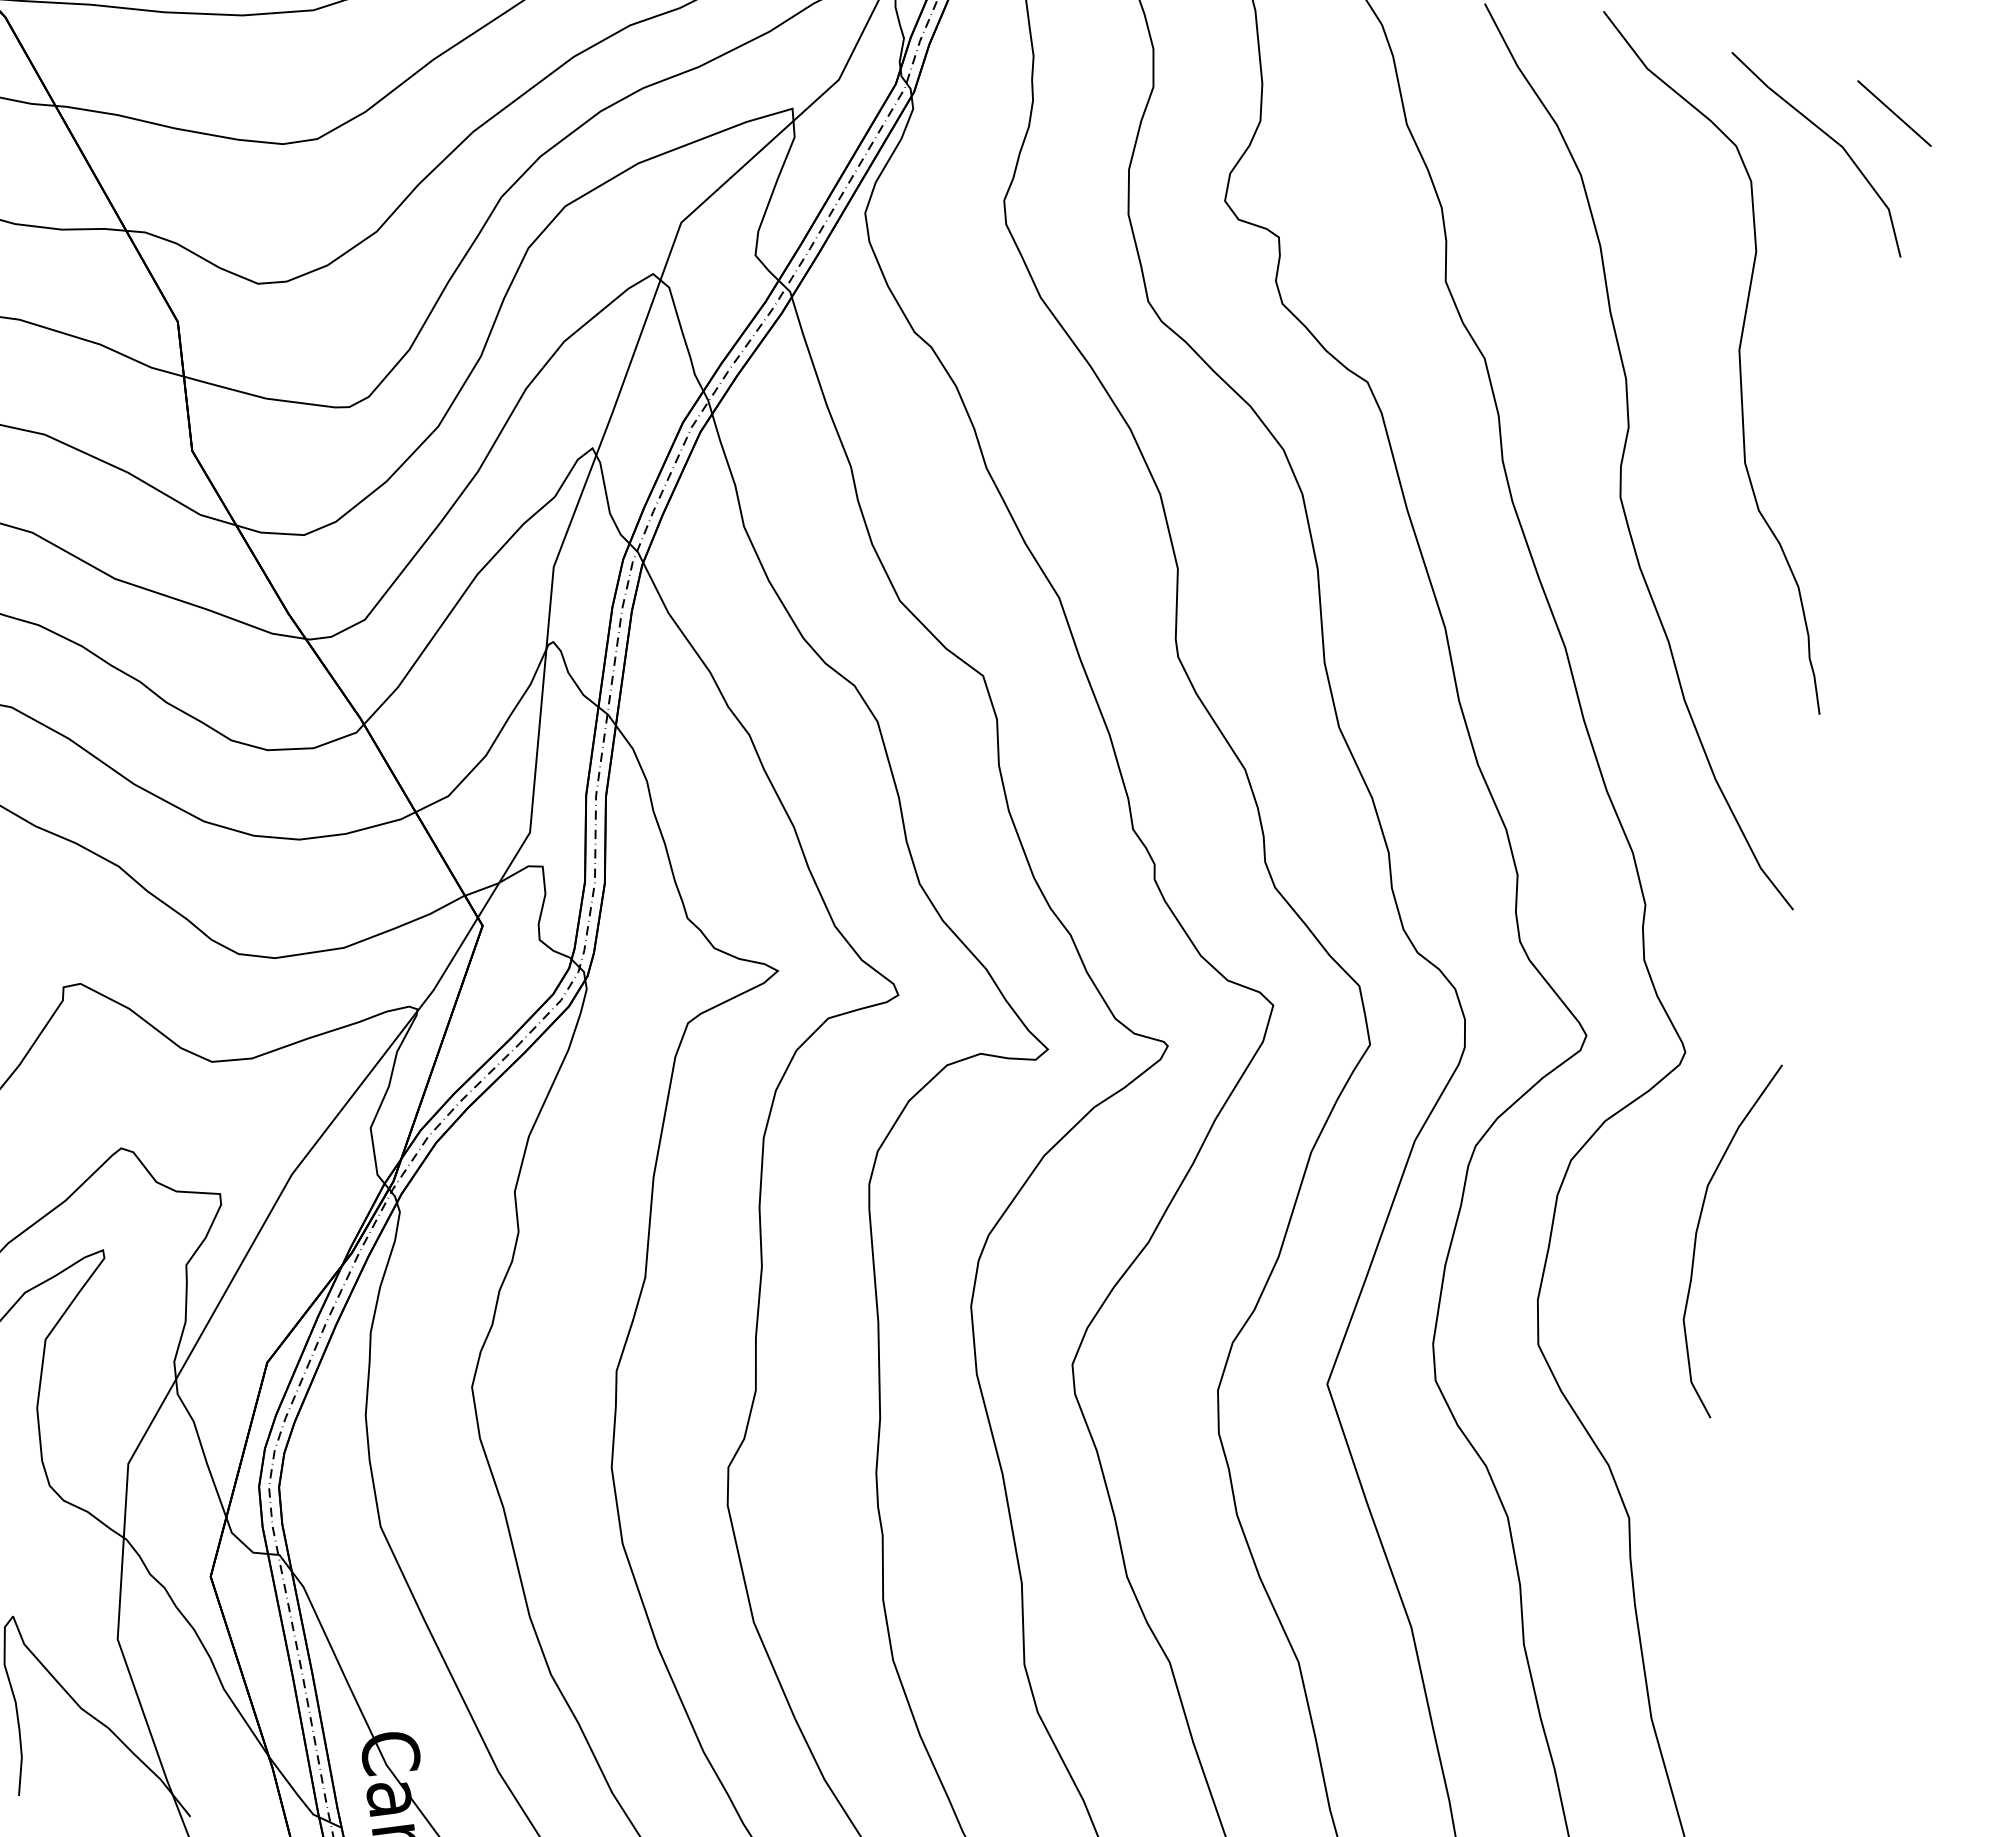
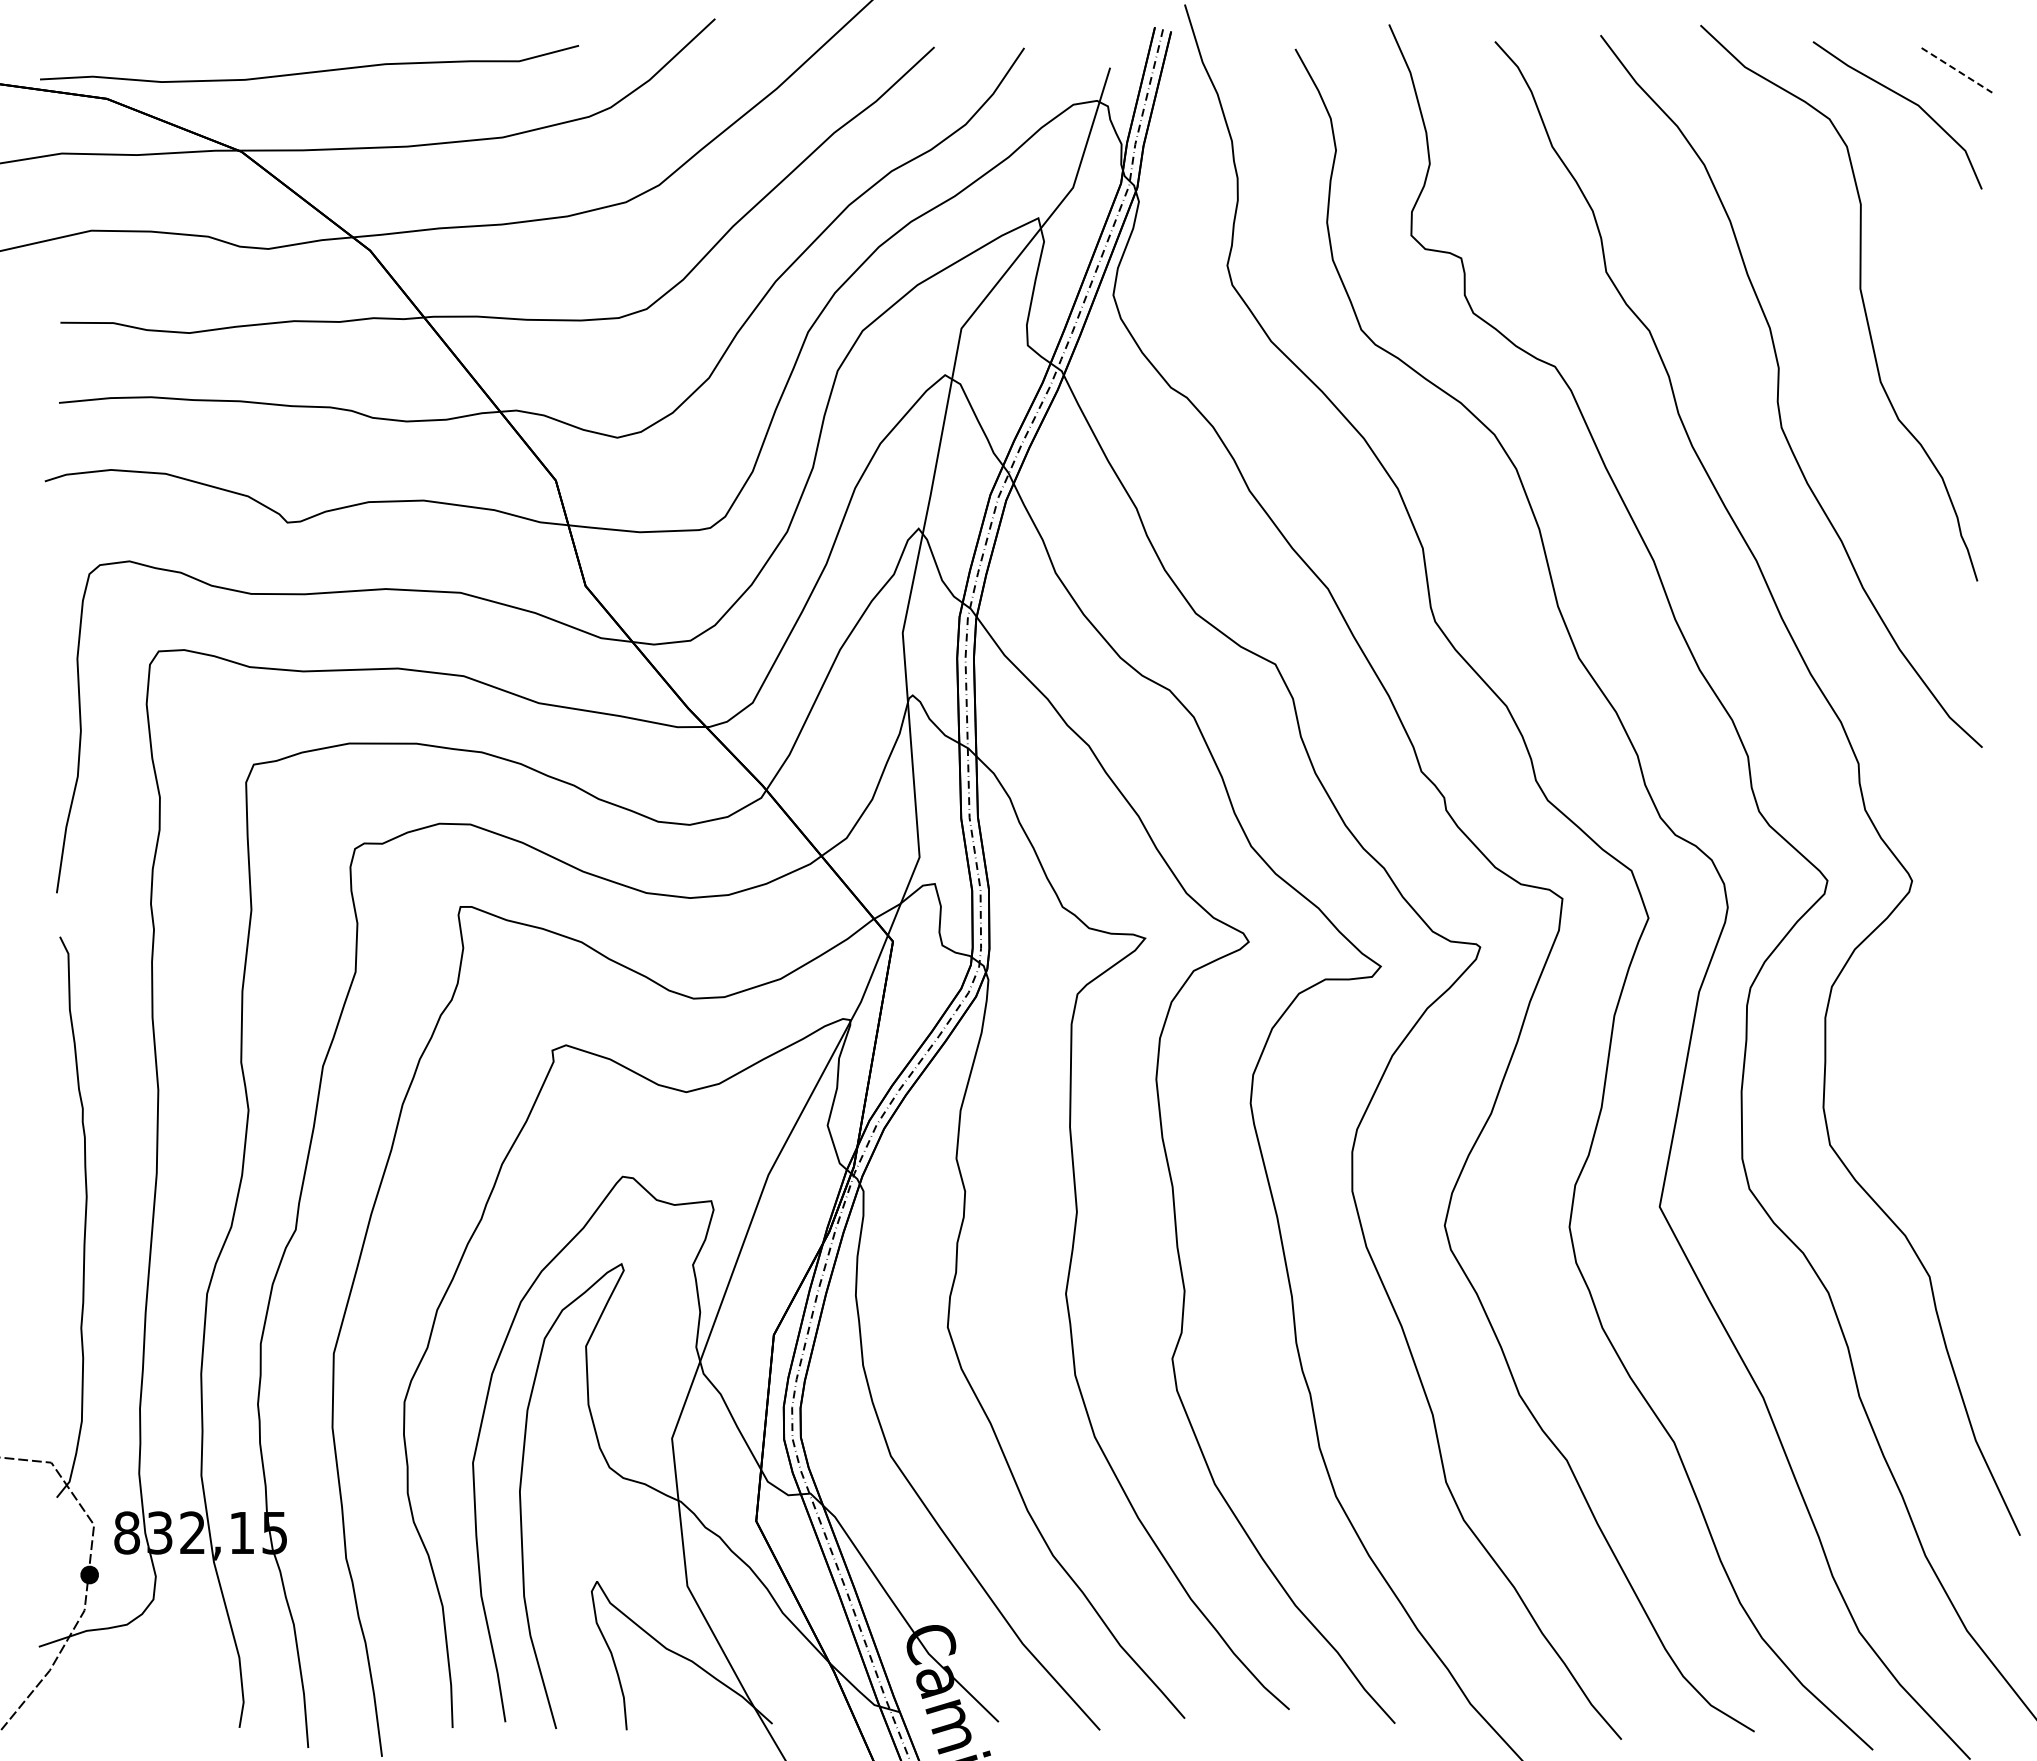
line: (1893, 113) -> (1956, 70), solid -> dashed
curve: (1697, 1233) -> (1947, 1030), removed

